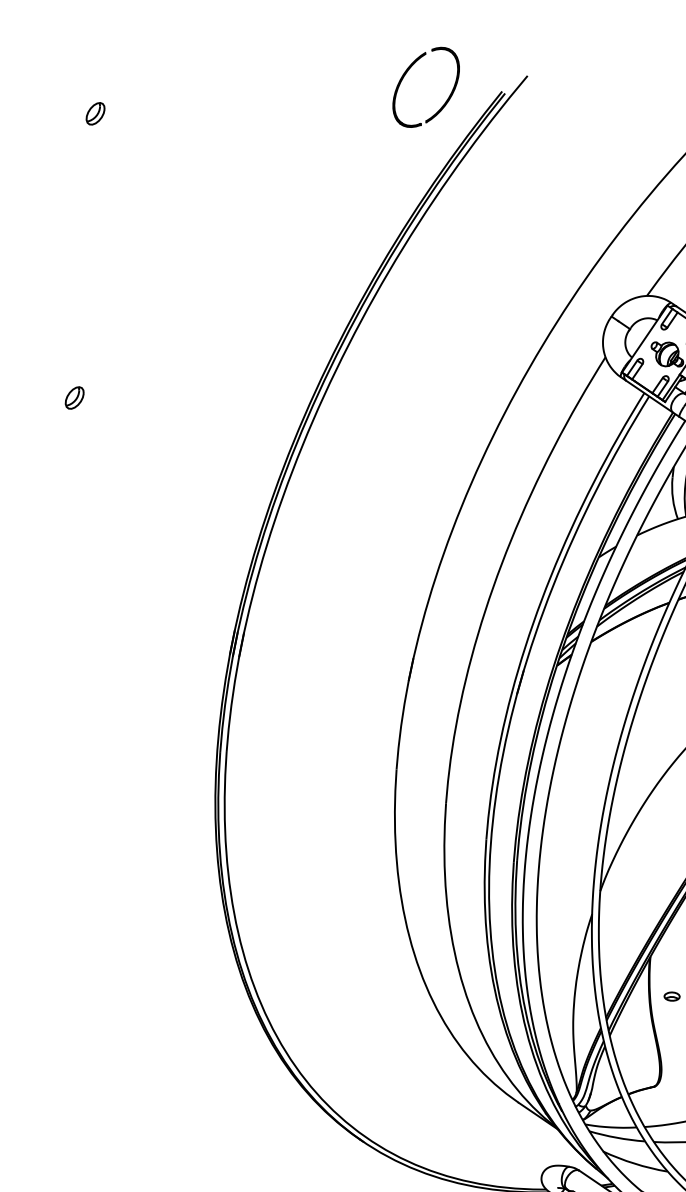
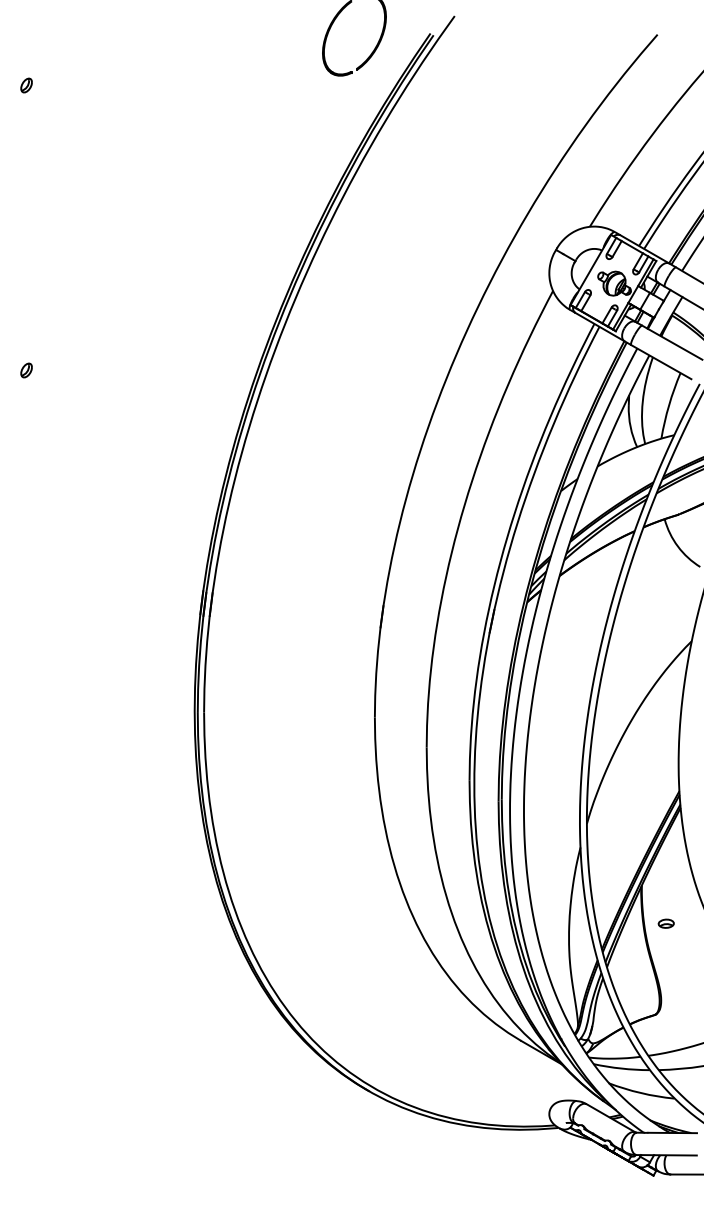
part: (95, 113) -> (26, 85), size x0.62
part: (74, 397) -> (26, 370), size x0.62

